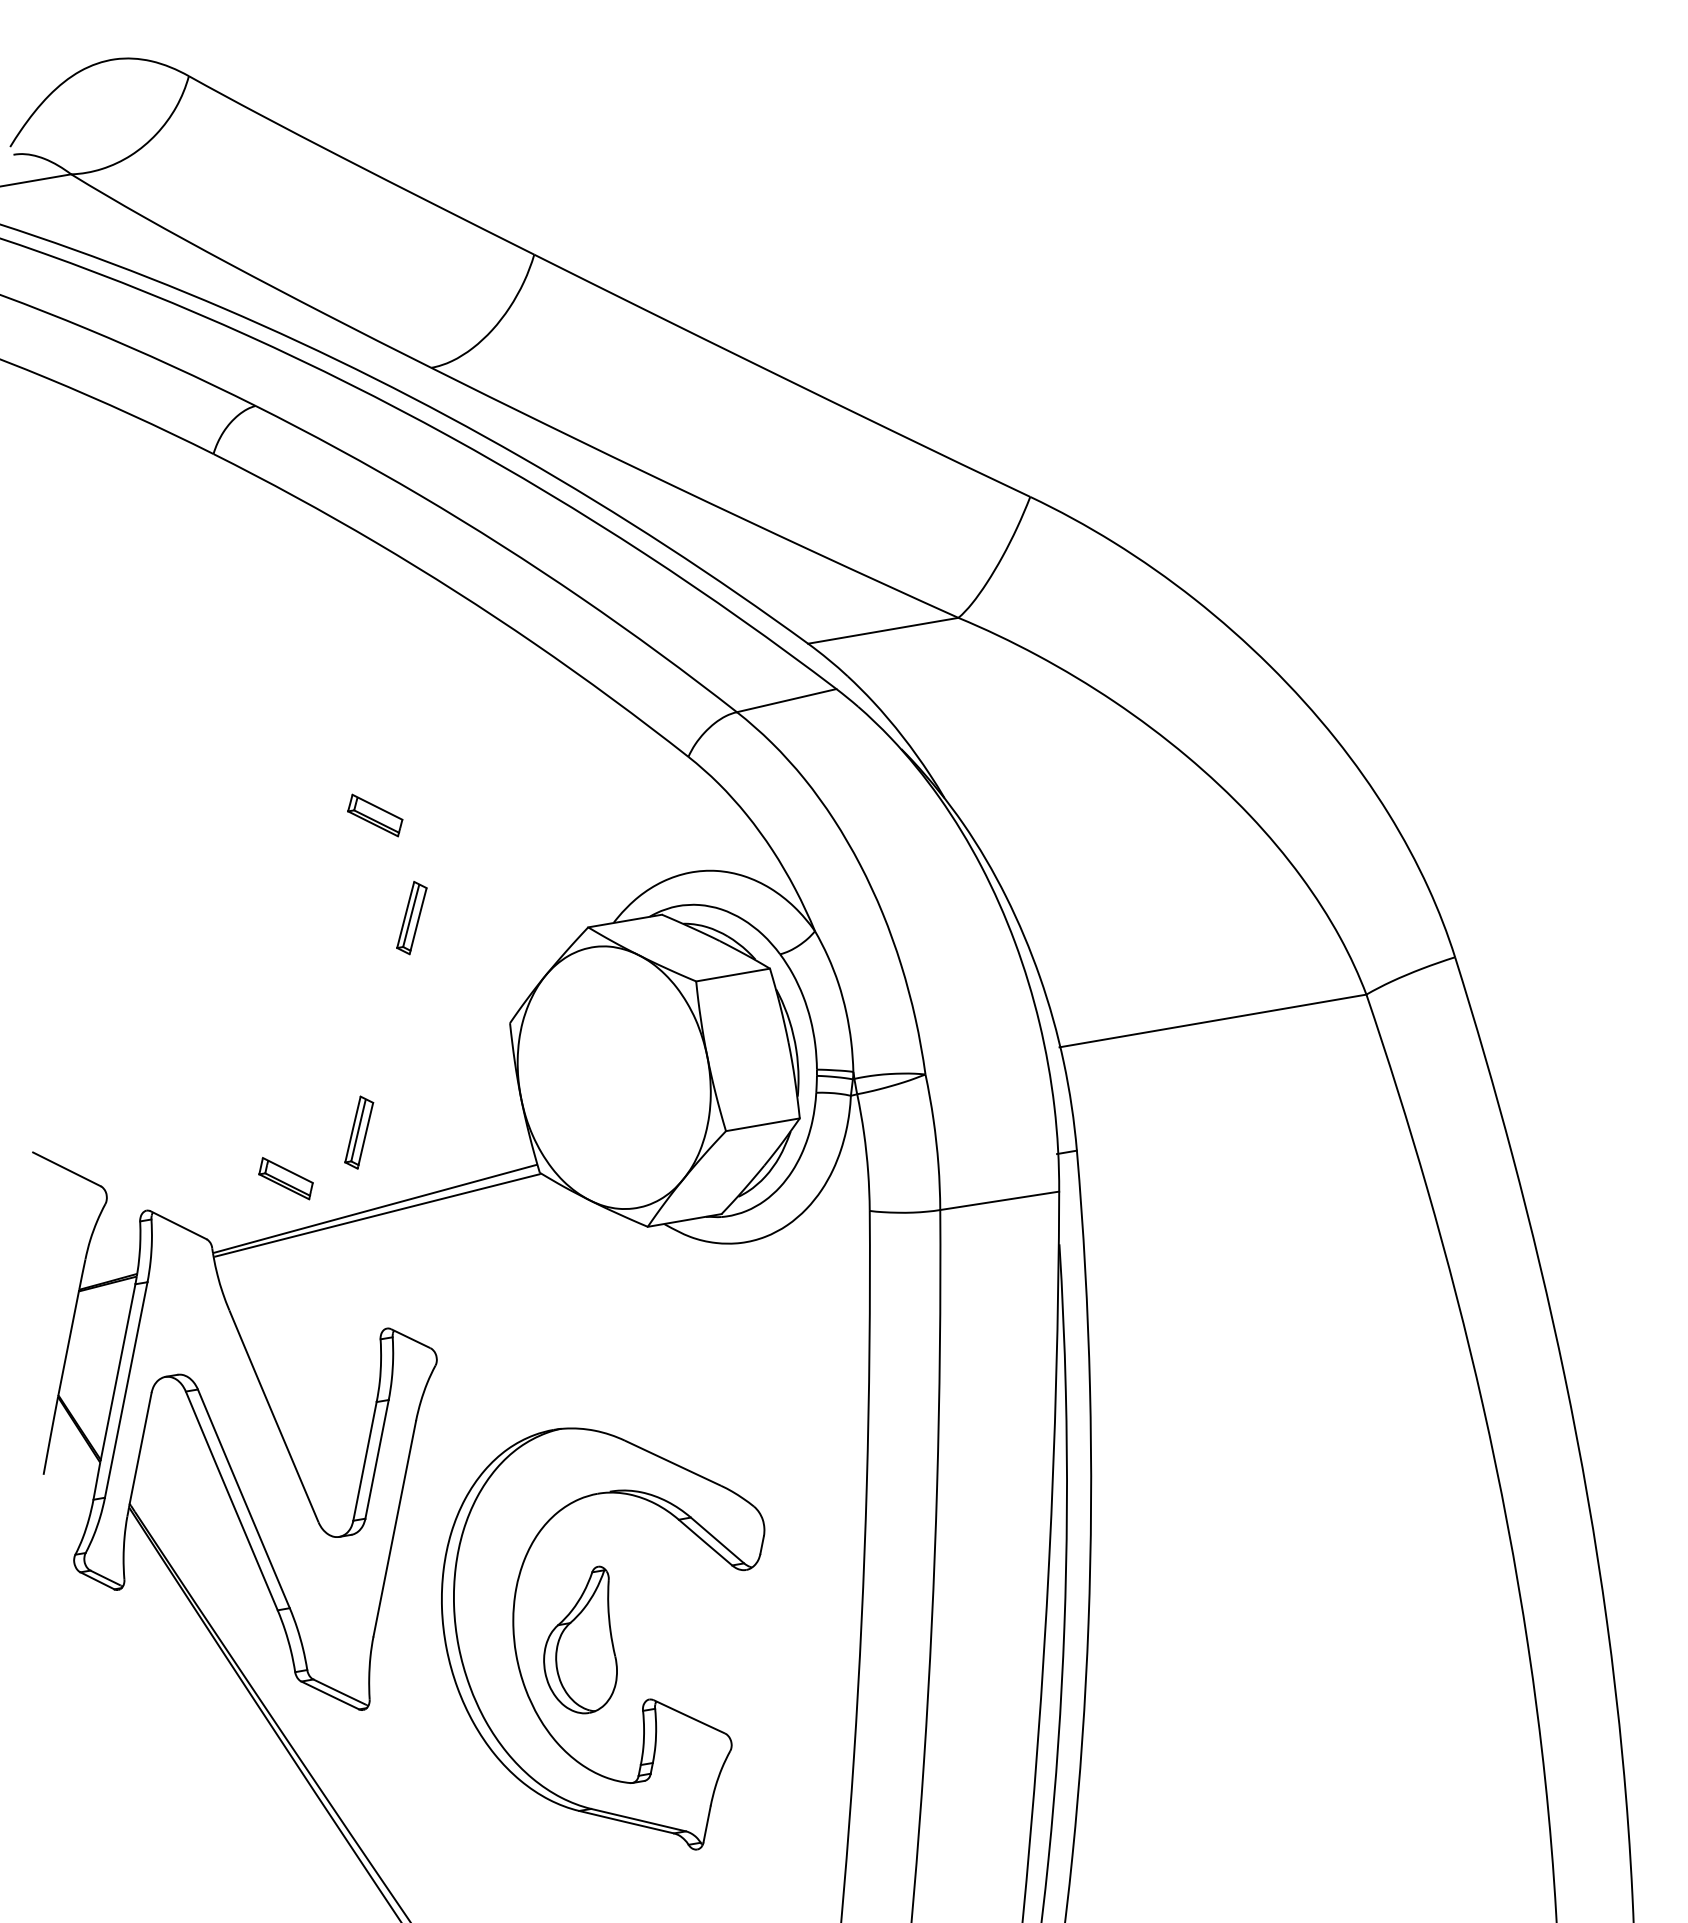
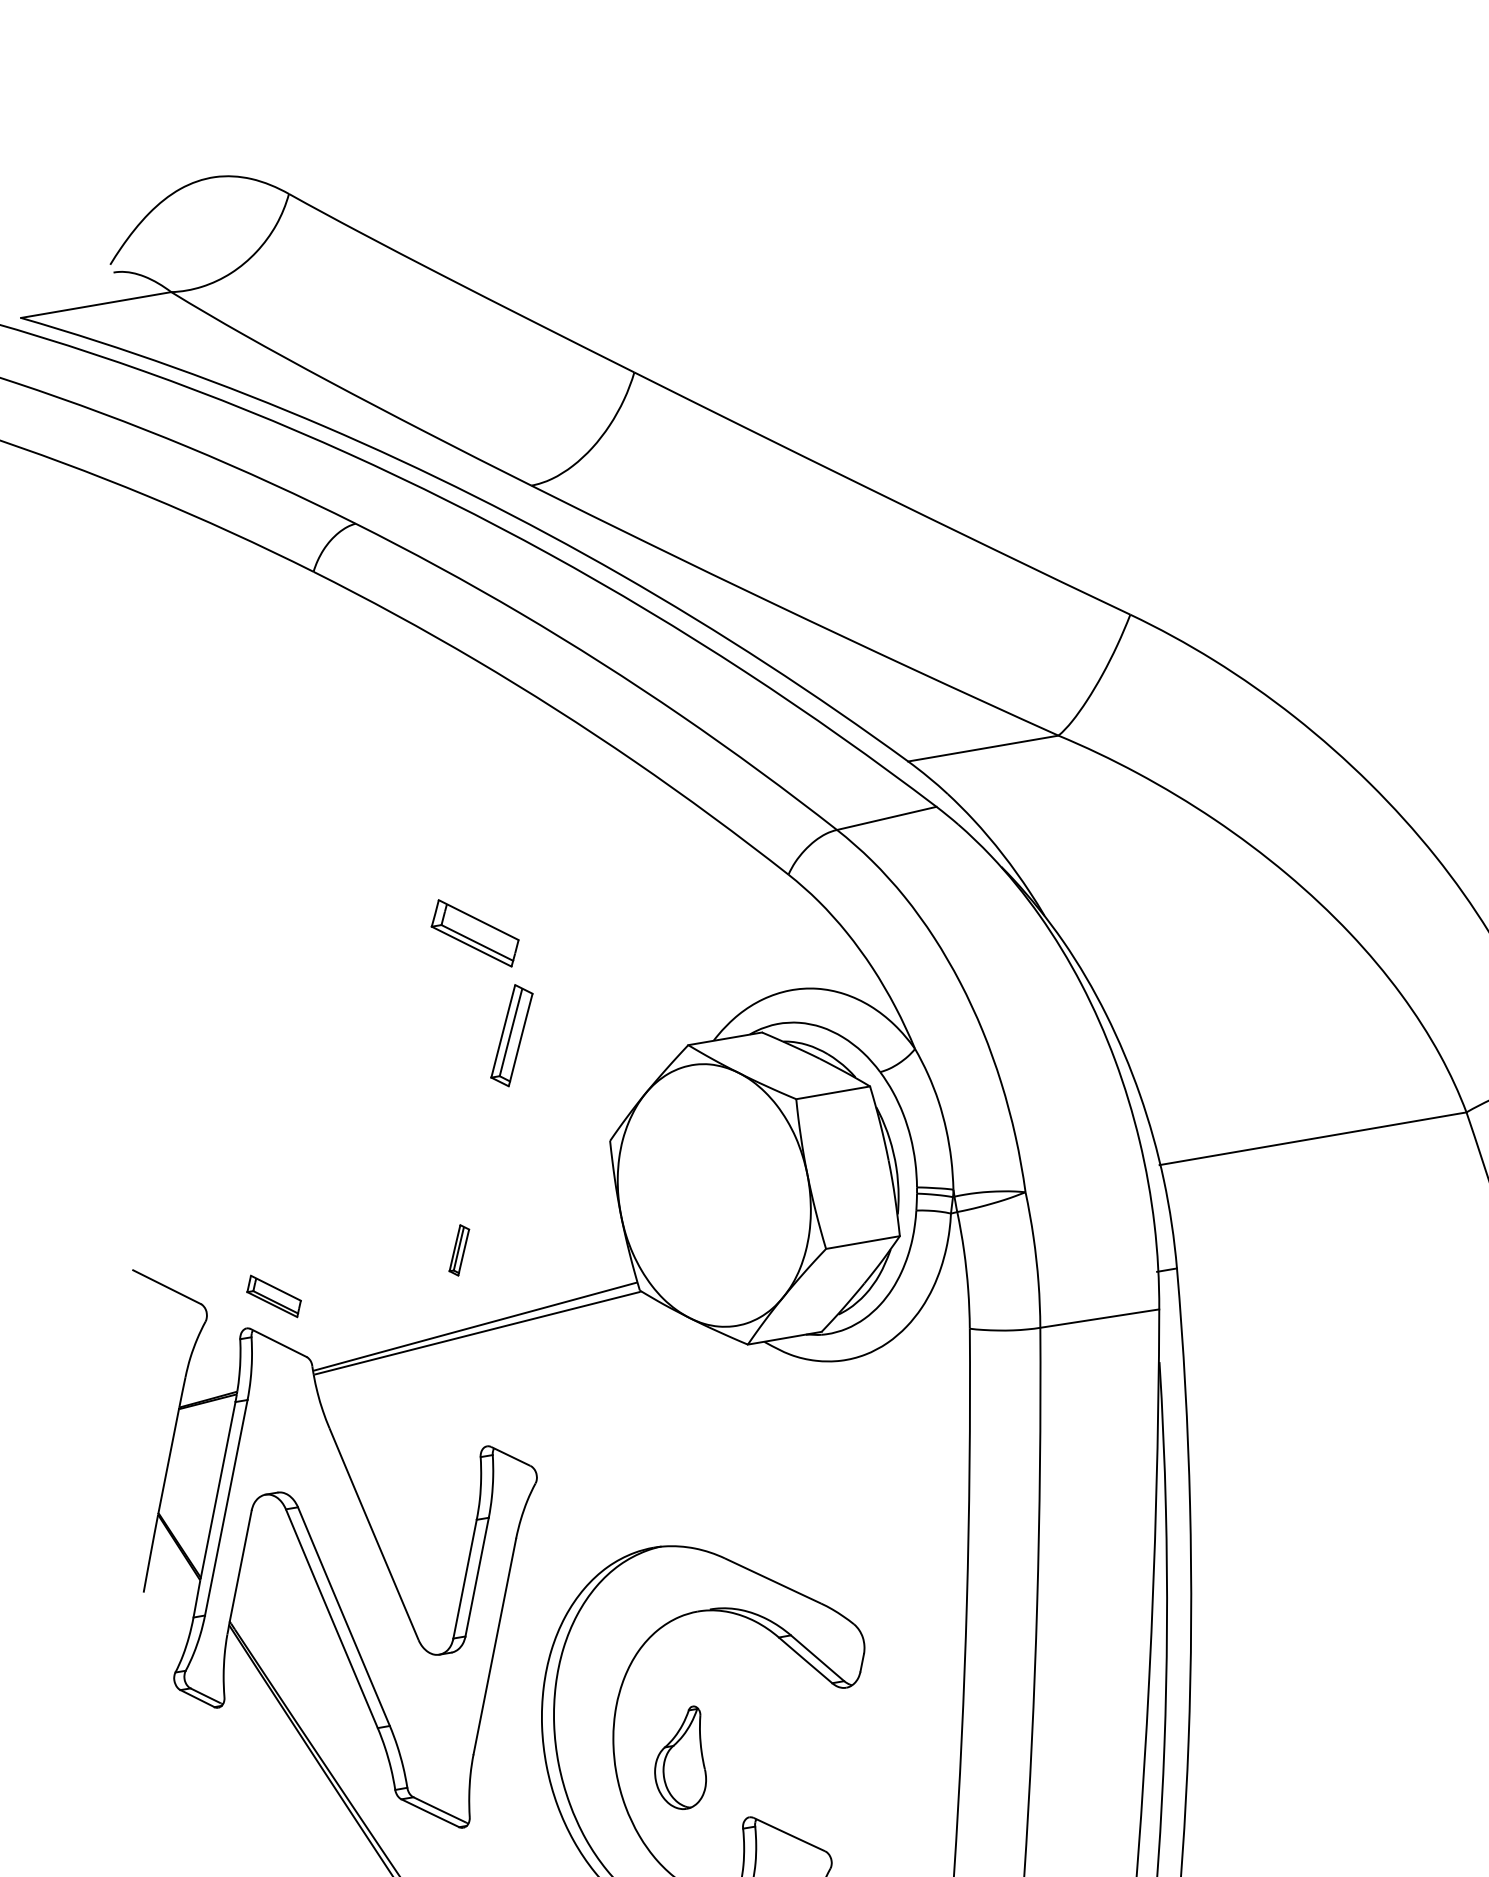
part: (375, 815) -> (475, 933), size x1.6
part: (411, 918) -> (511, 1036), size x1.4
part: (359, 1132) -> (459, 1250), size x0.7
part: (285, 1178) -> (273, 1296), moved
part: (580, 1639) -> (680, 1757), size x0.7

